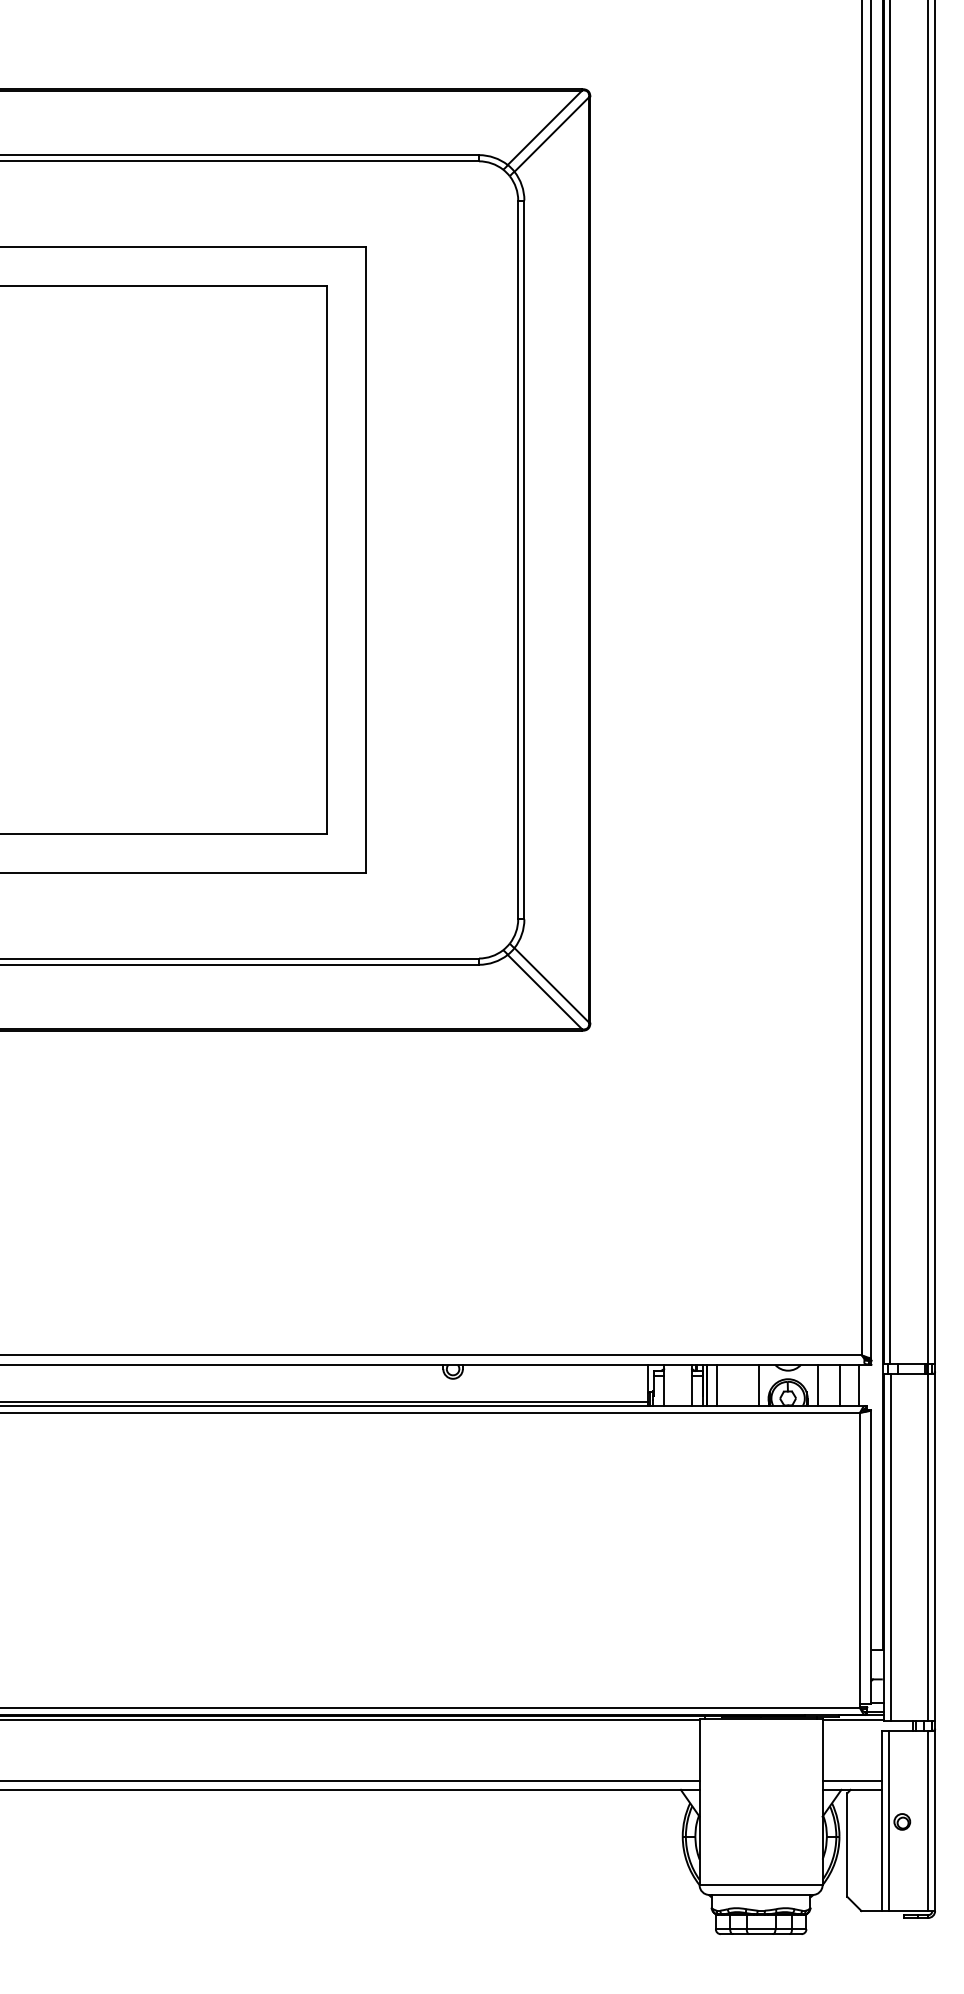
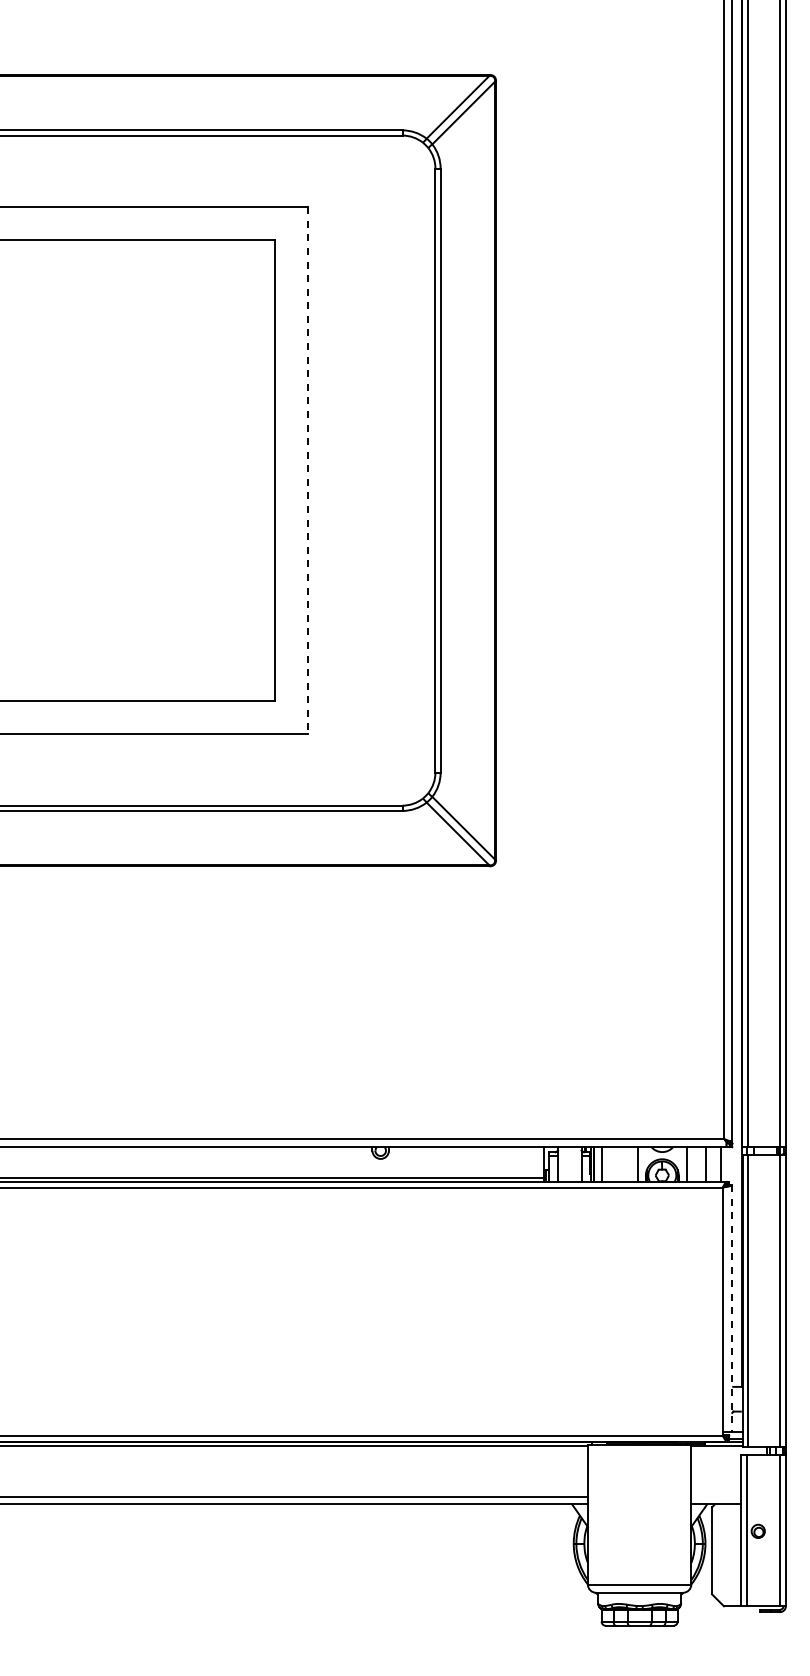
line: (366, 560) -> (307, 471), solid -> dashed
line: (871, 1556) -> (732, 1308), solid -> dashed
line: (851, 1781) -> (715, 1497), removed

